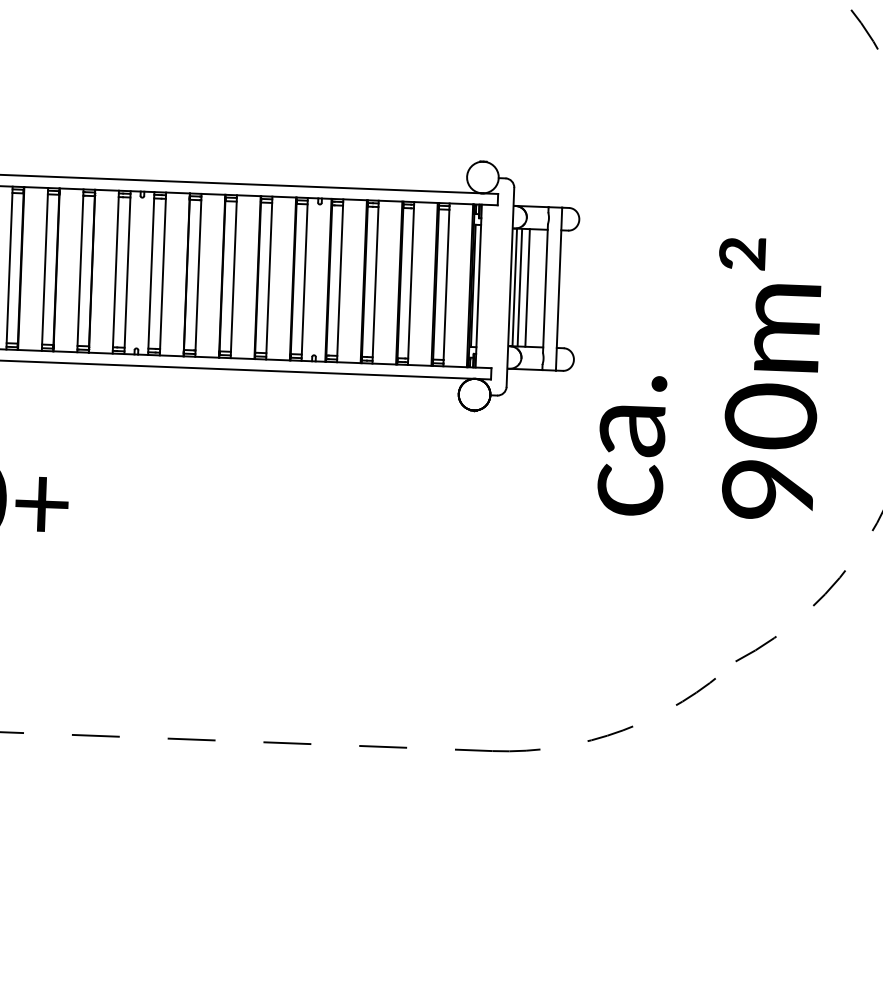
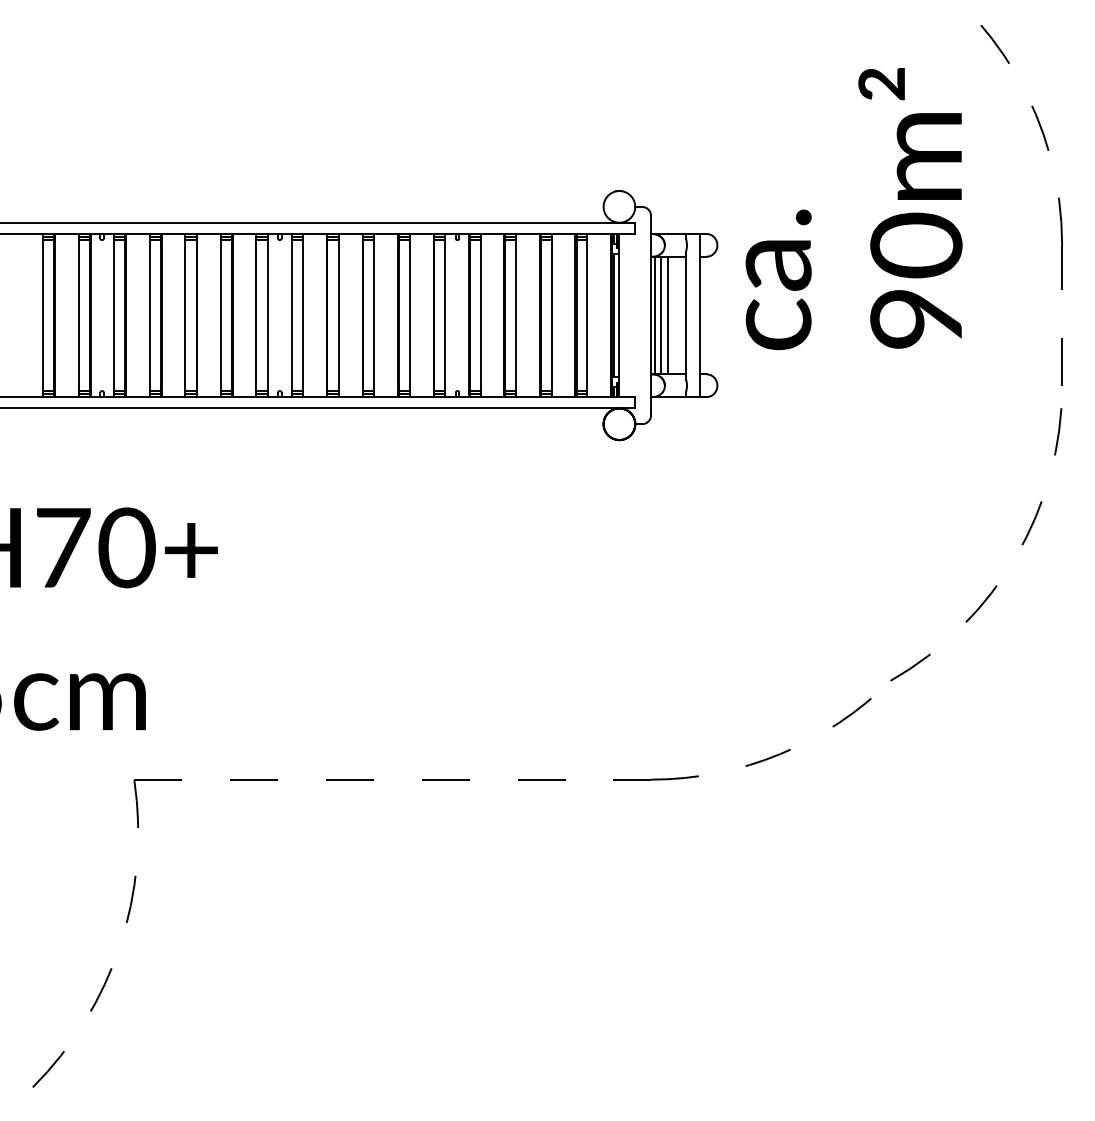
text: (709, 377) -> (853, 209), moved

